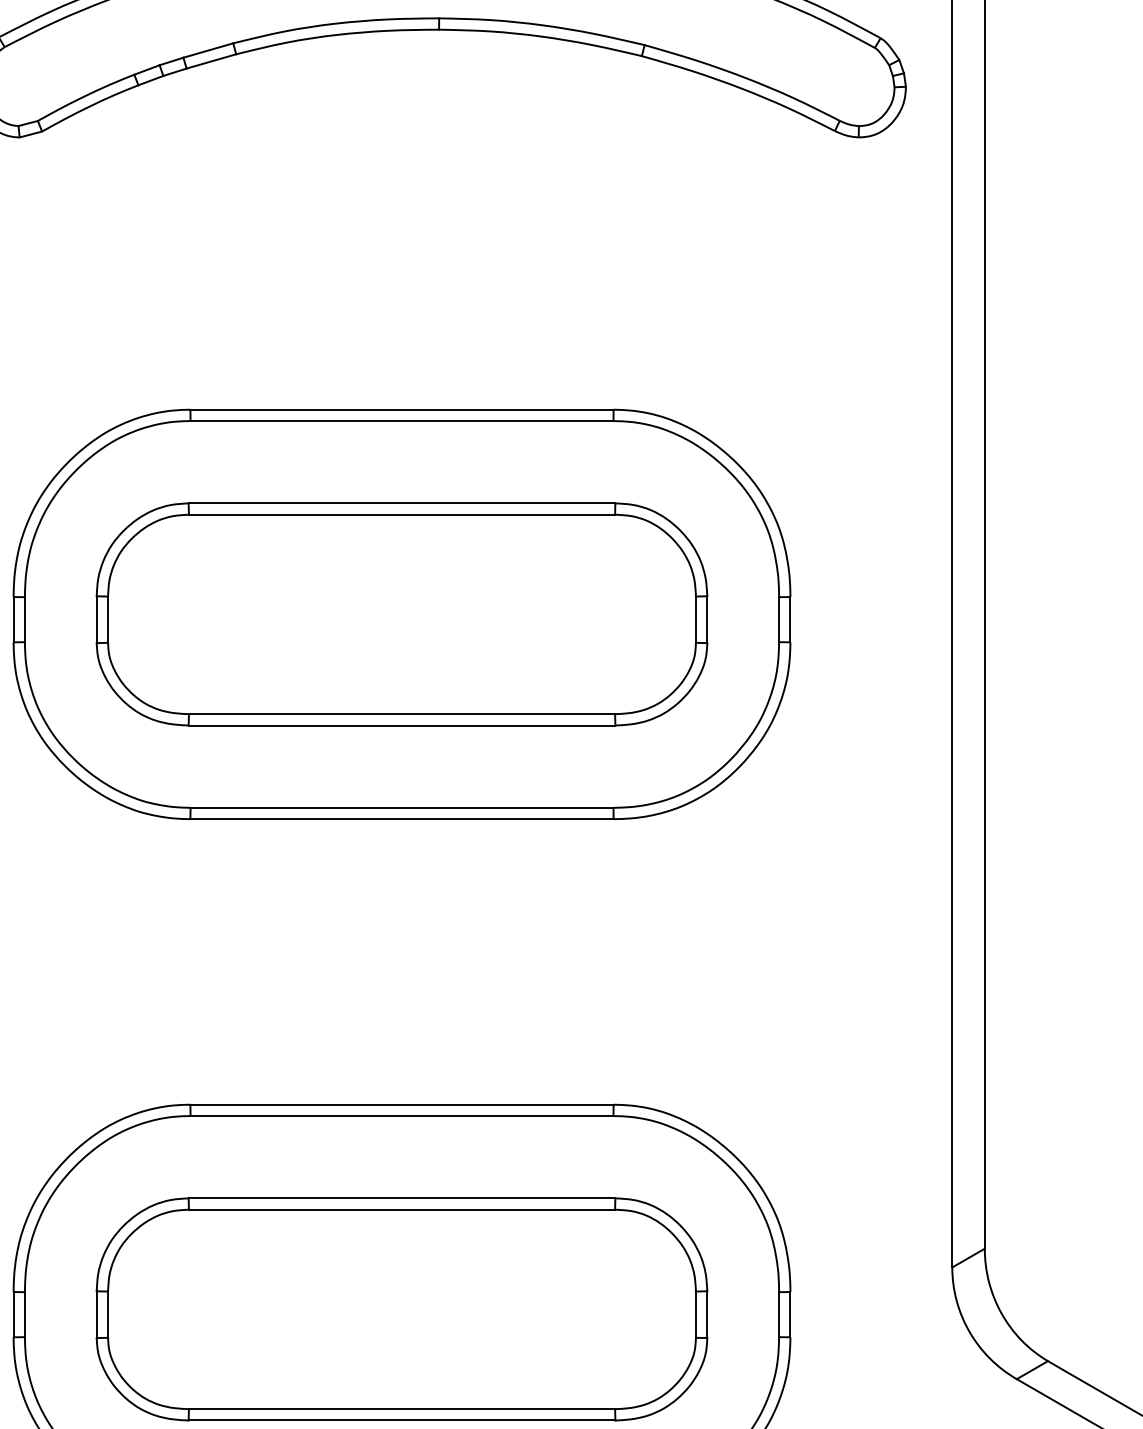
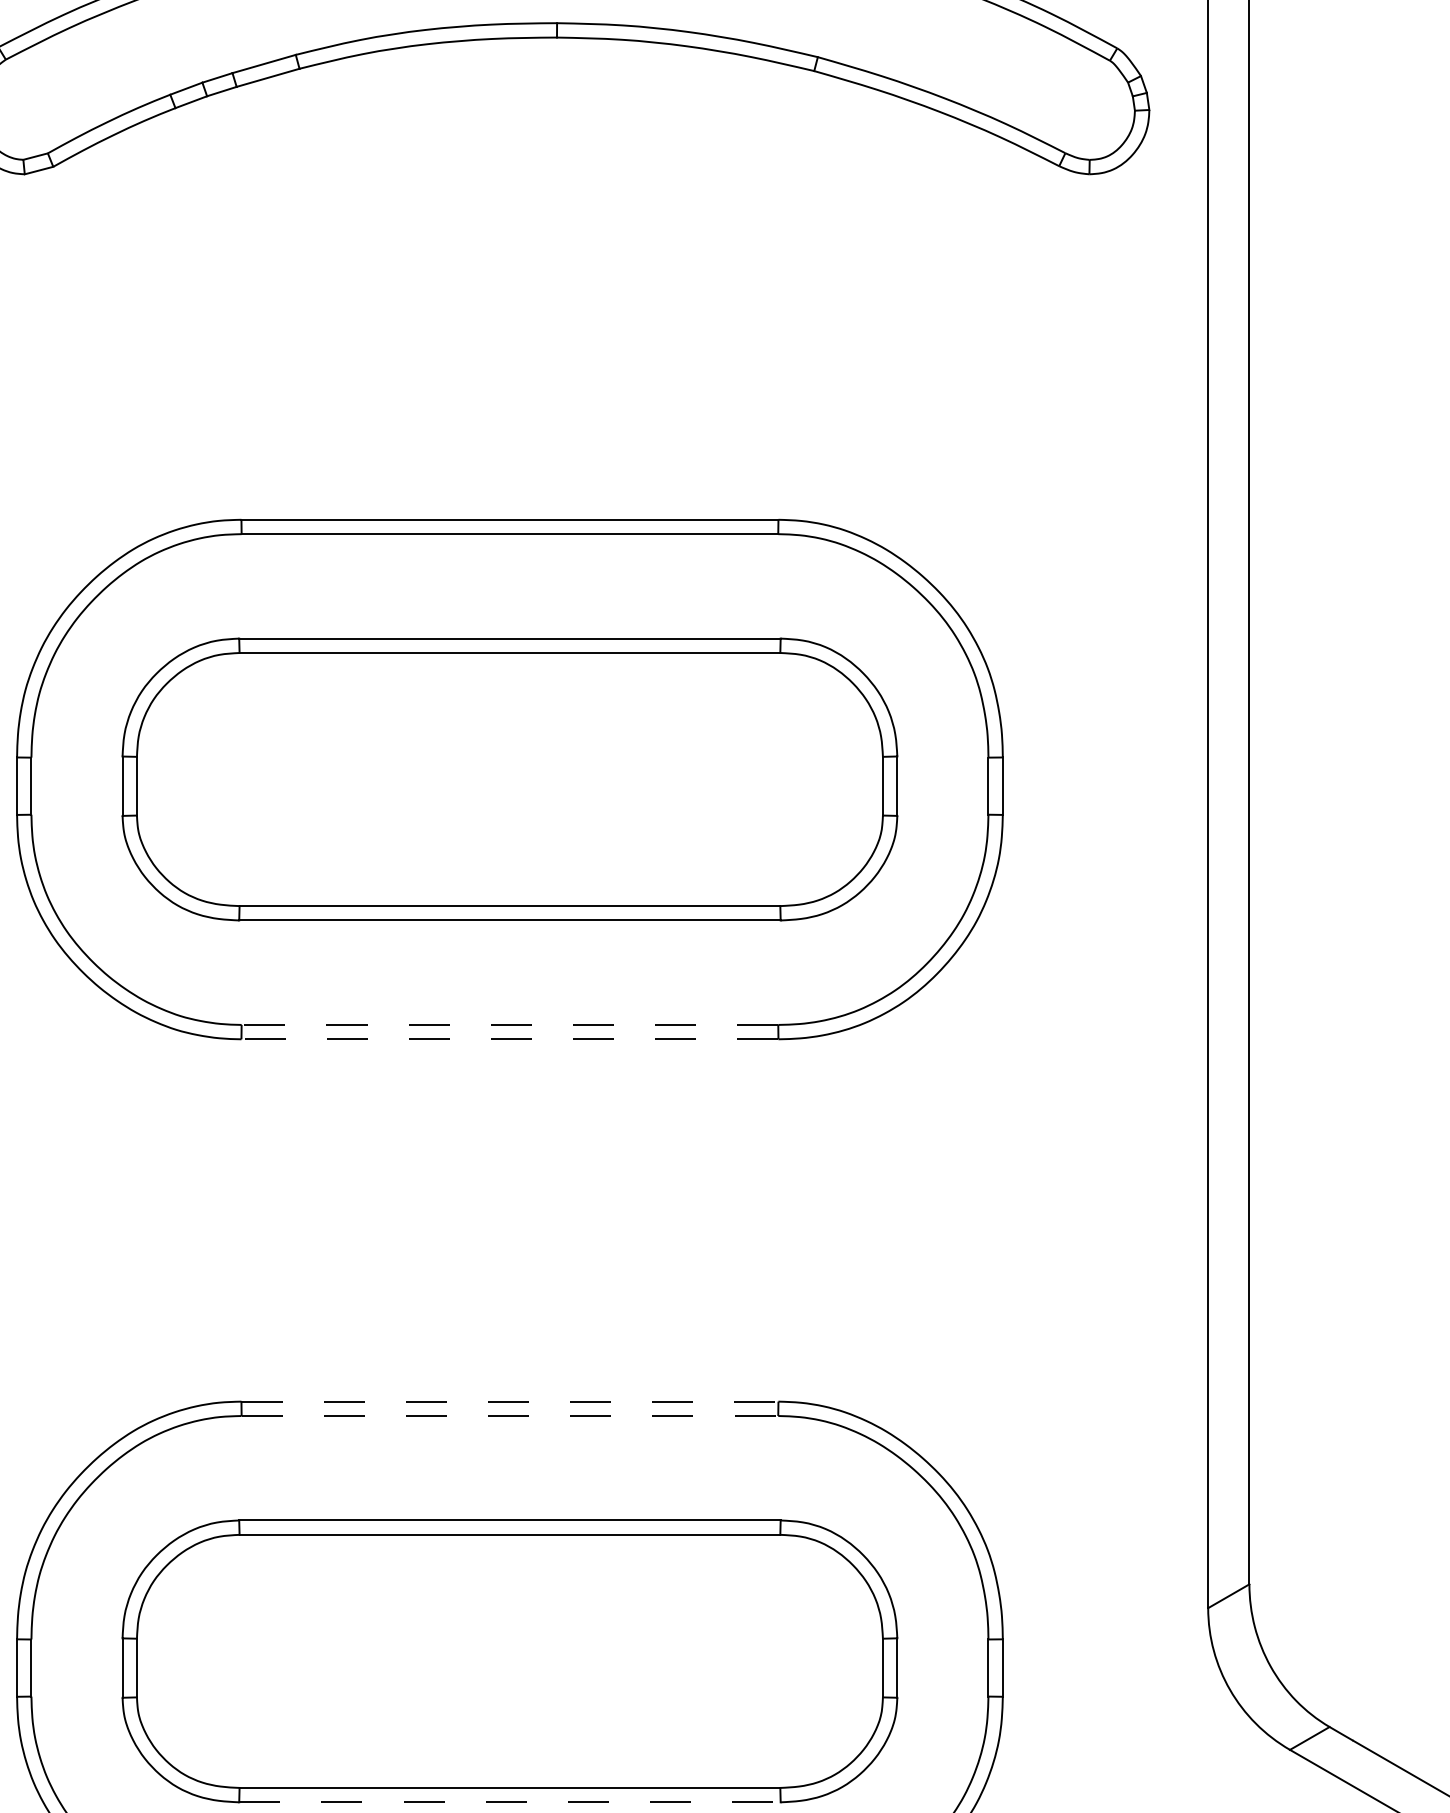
line: (401, 807) -> (509, 1024), solid -> dashed
line: (401, 819) -> (509, 1039), solid -> dashed
line: (401, 1104) -> (509, 1401), solid -> dashed
line: (402, 1116) -> (510, 1416), solid -> dashed
line: (401, 1420) -> (509, 1802), solid -> dashed

